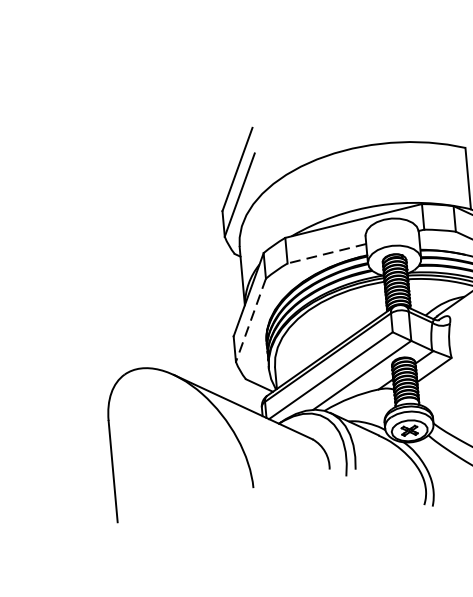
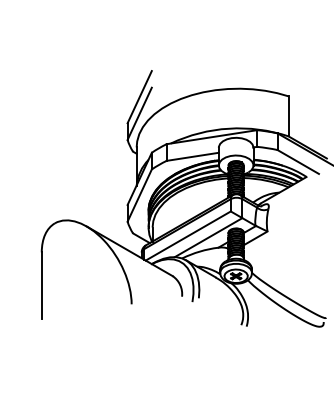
line: (326, 253) -> (192, 156), dashed -> solid
line: (250, 320) -> (139, 195), dashed -> solid

